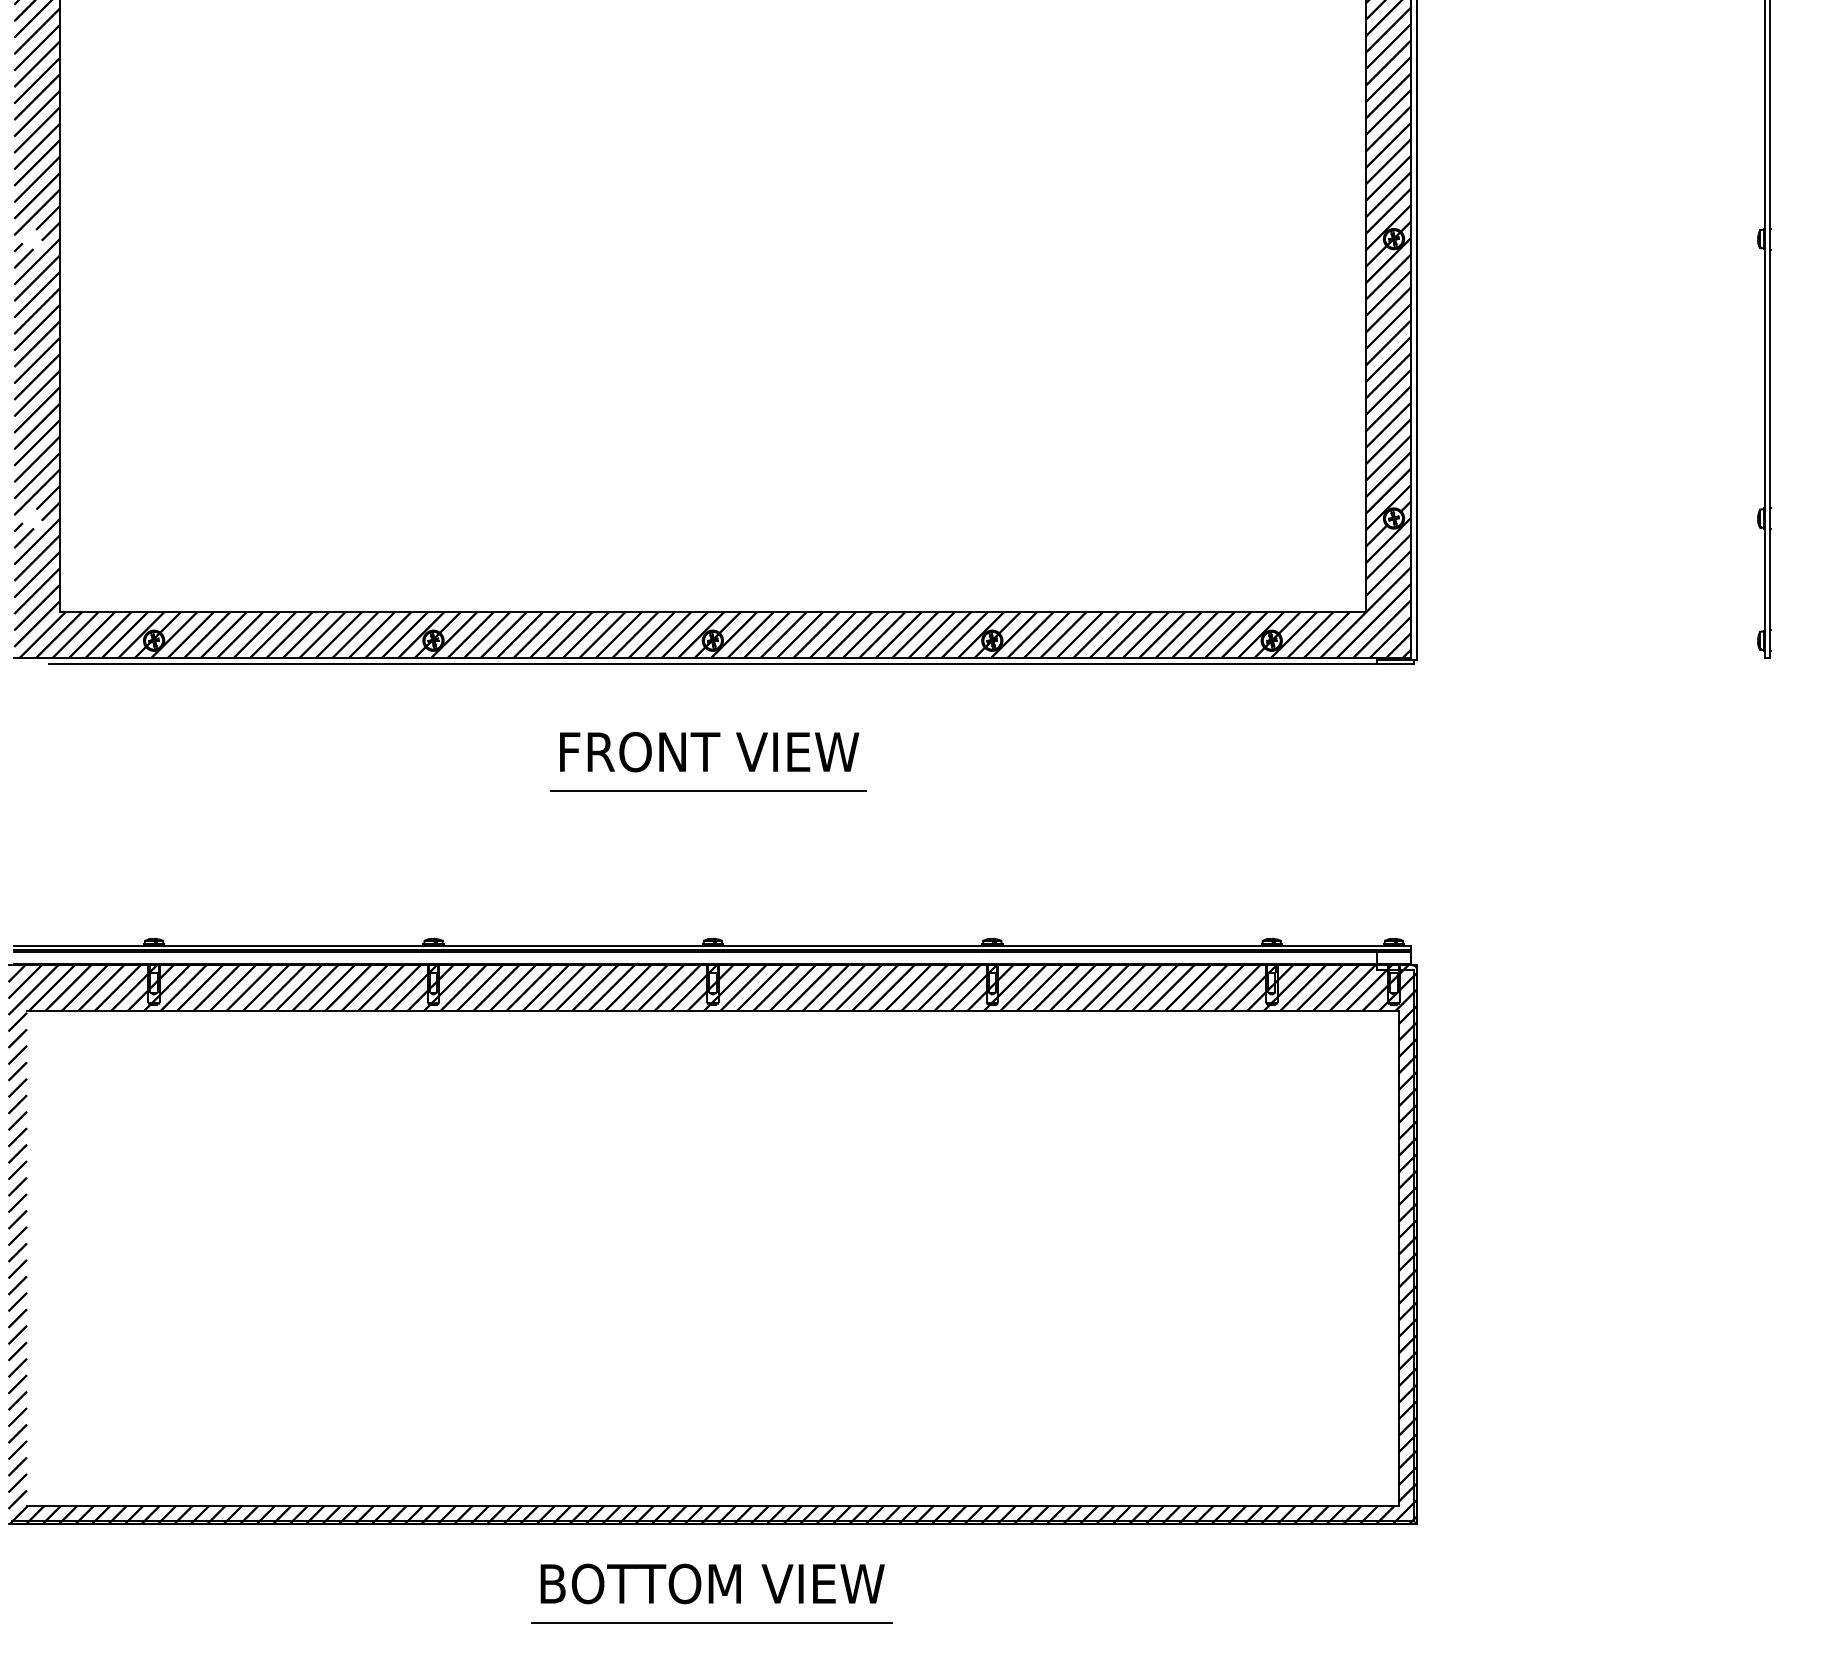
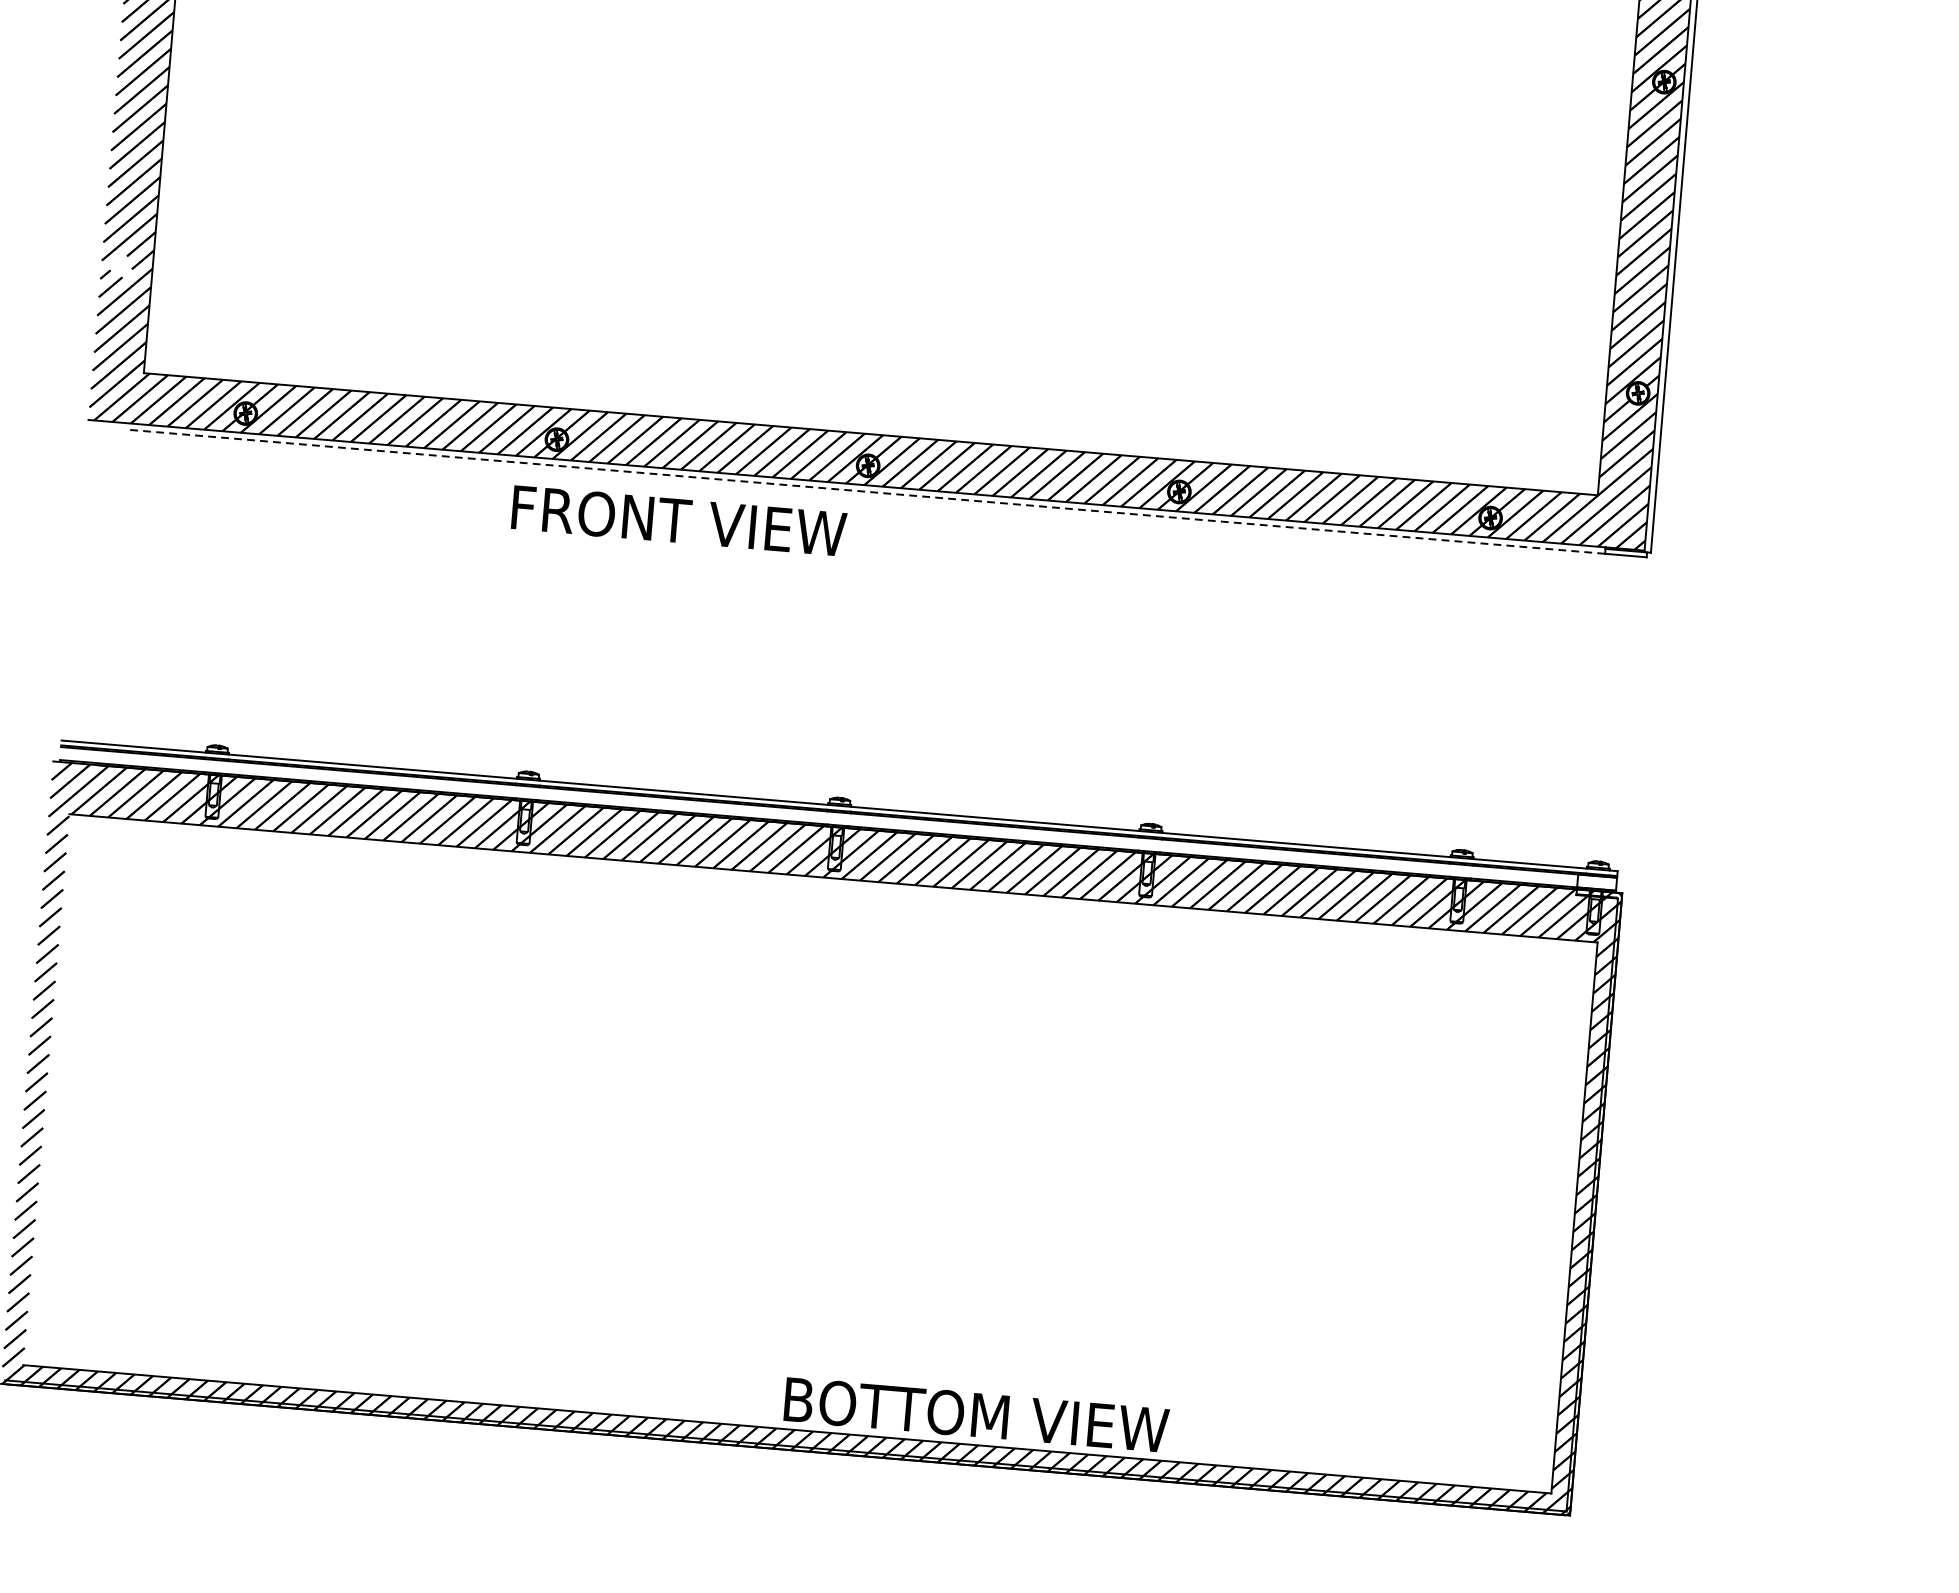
line: (712, 664) -> (865, 492), solid -> dashed
text: (709, 751) -> (679, 520), moved
line: (708, 790) -> (849, 632), removed
text: (712, 1583) -> (976, 1414), moved
line: (711, 1622) -> (774, 1559), removed

